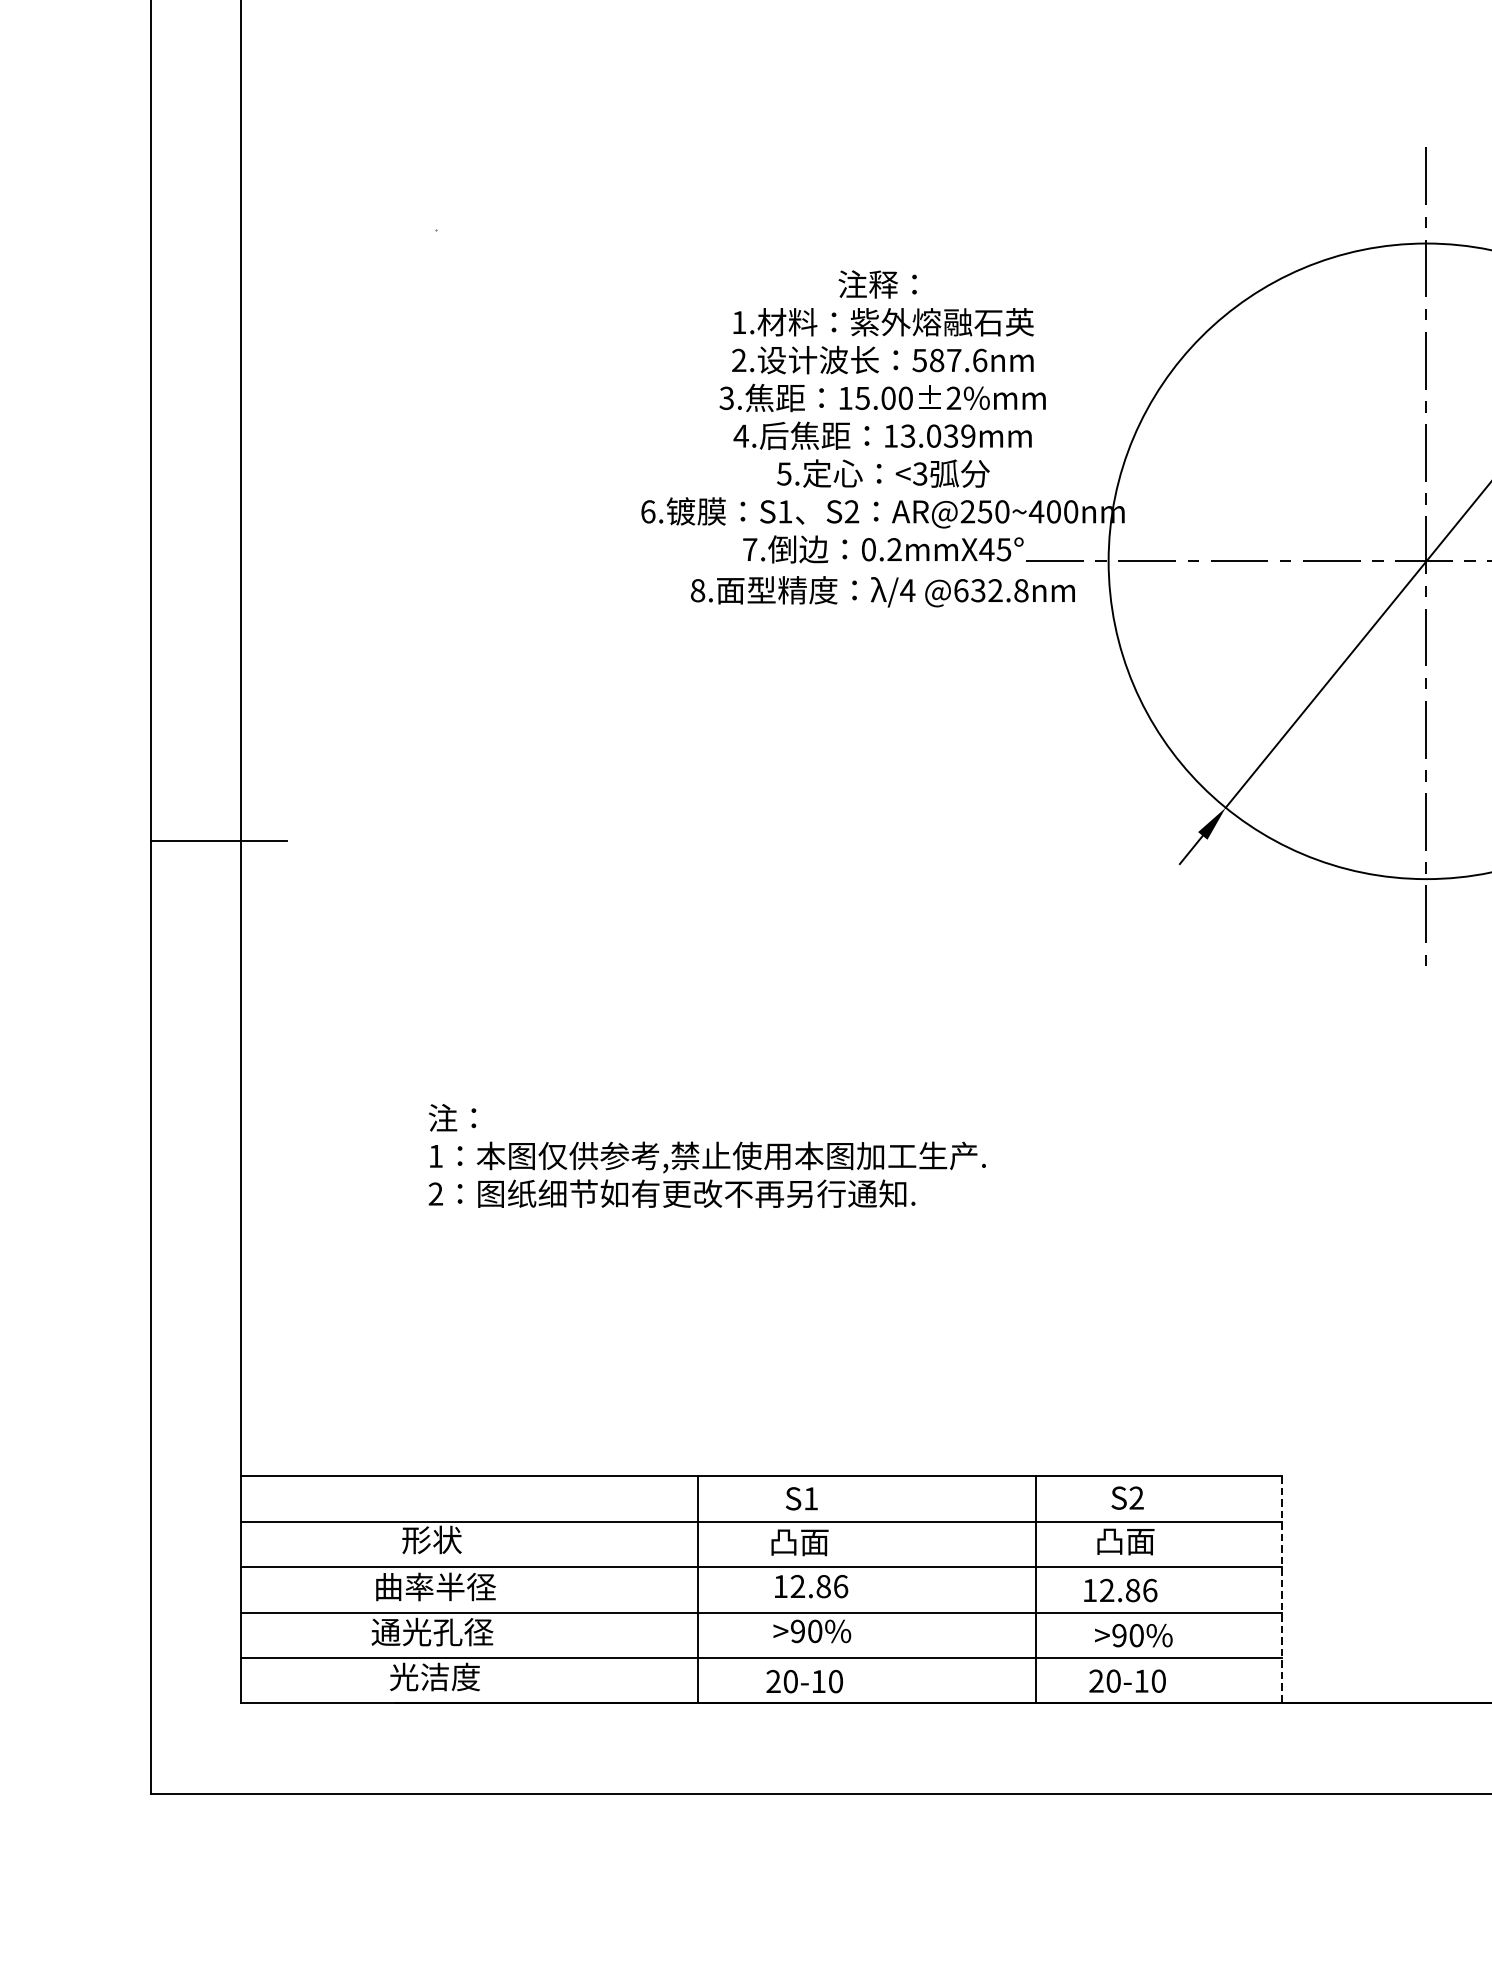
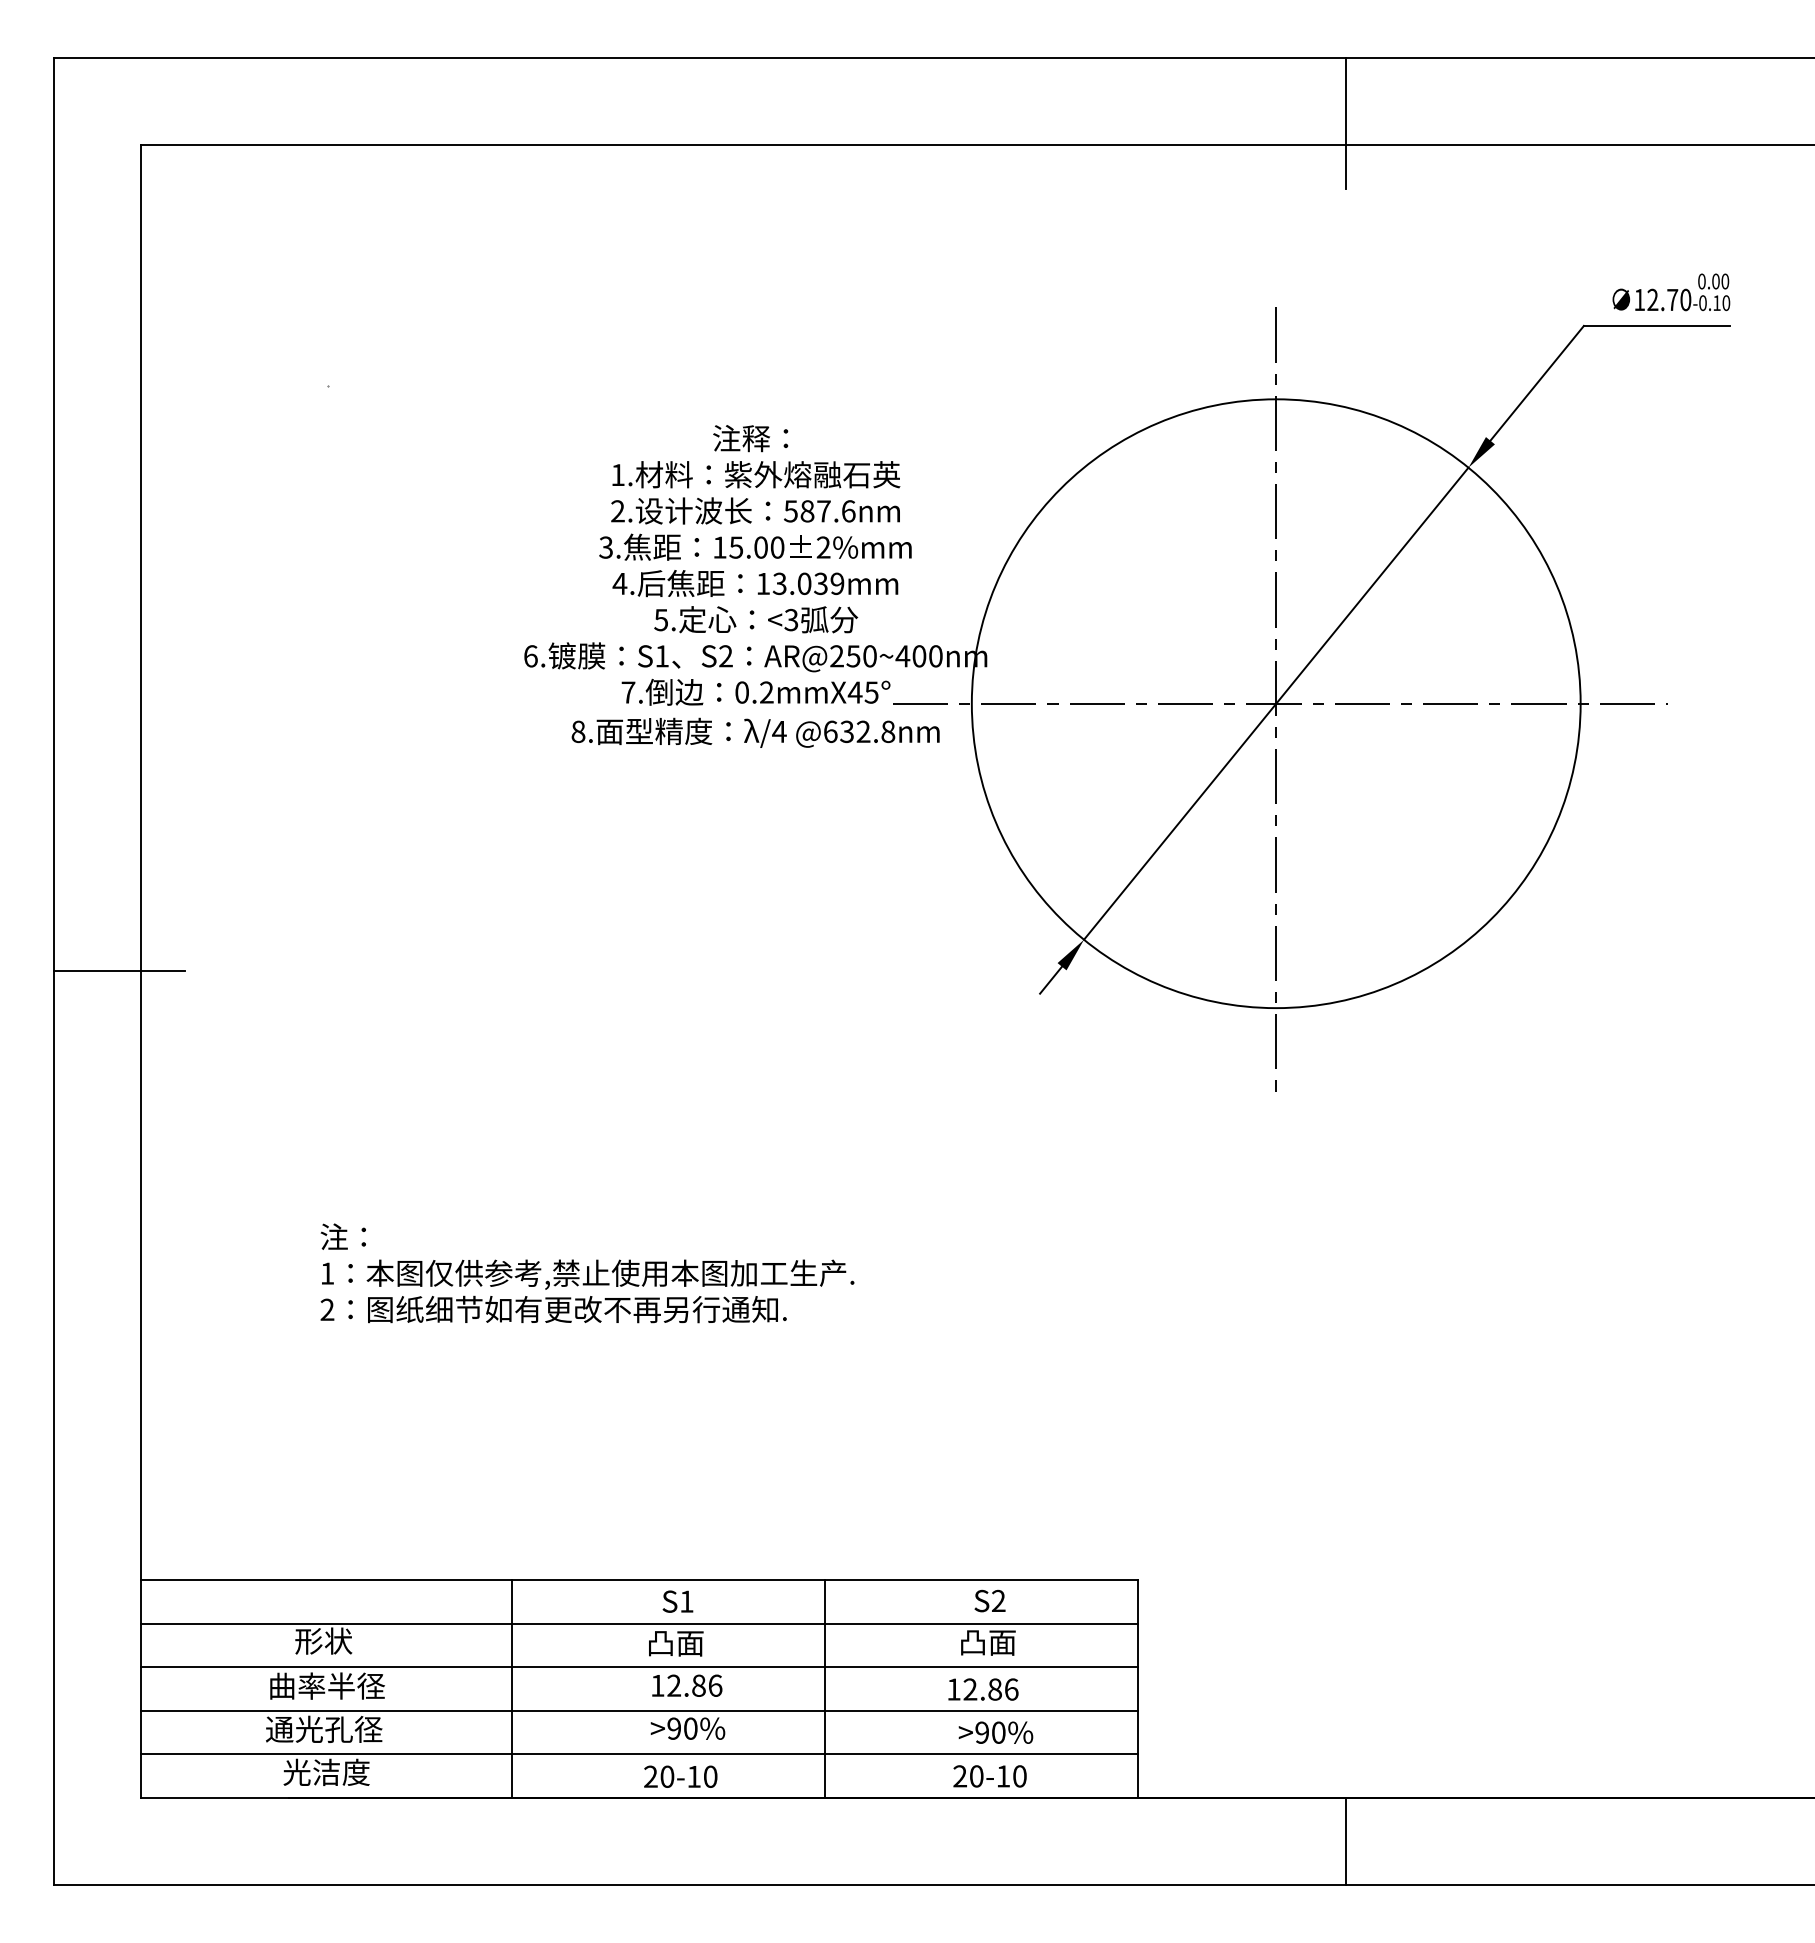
line: (697, 1589) -> (512, 1688), moved
line: (1036, 1589) -> (825, 1688), moved
line: (1282, 1590) -> (1138, 1689), dashed -> solid

